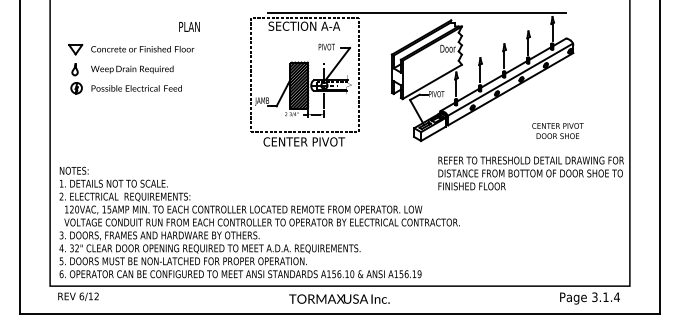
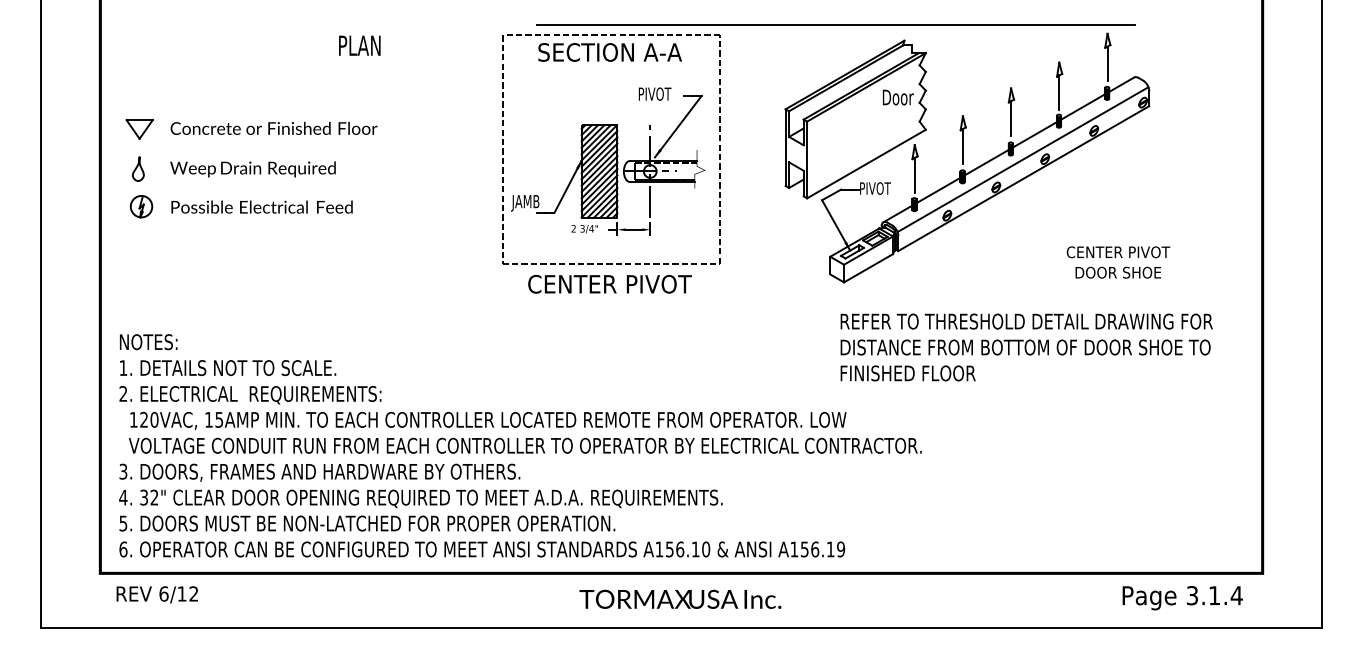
text: (189, 26) -> (359, 44), moved
part: (131, 69) -> (251, 169), moved
text: (530, 173) -> (1025, 347), moved

